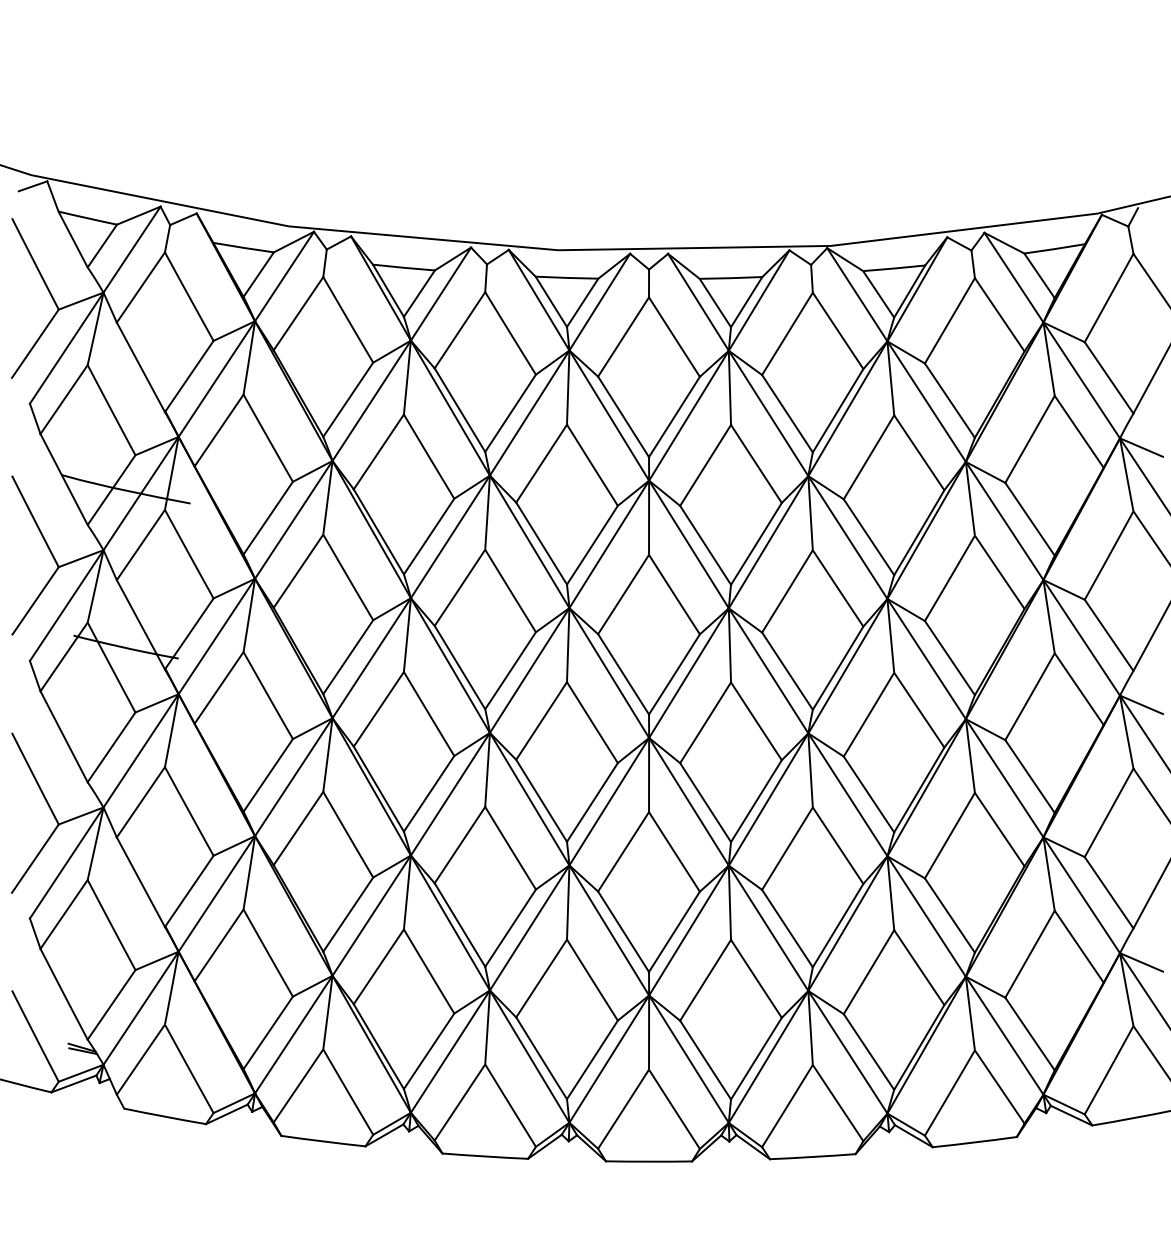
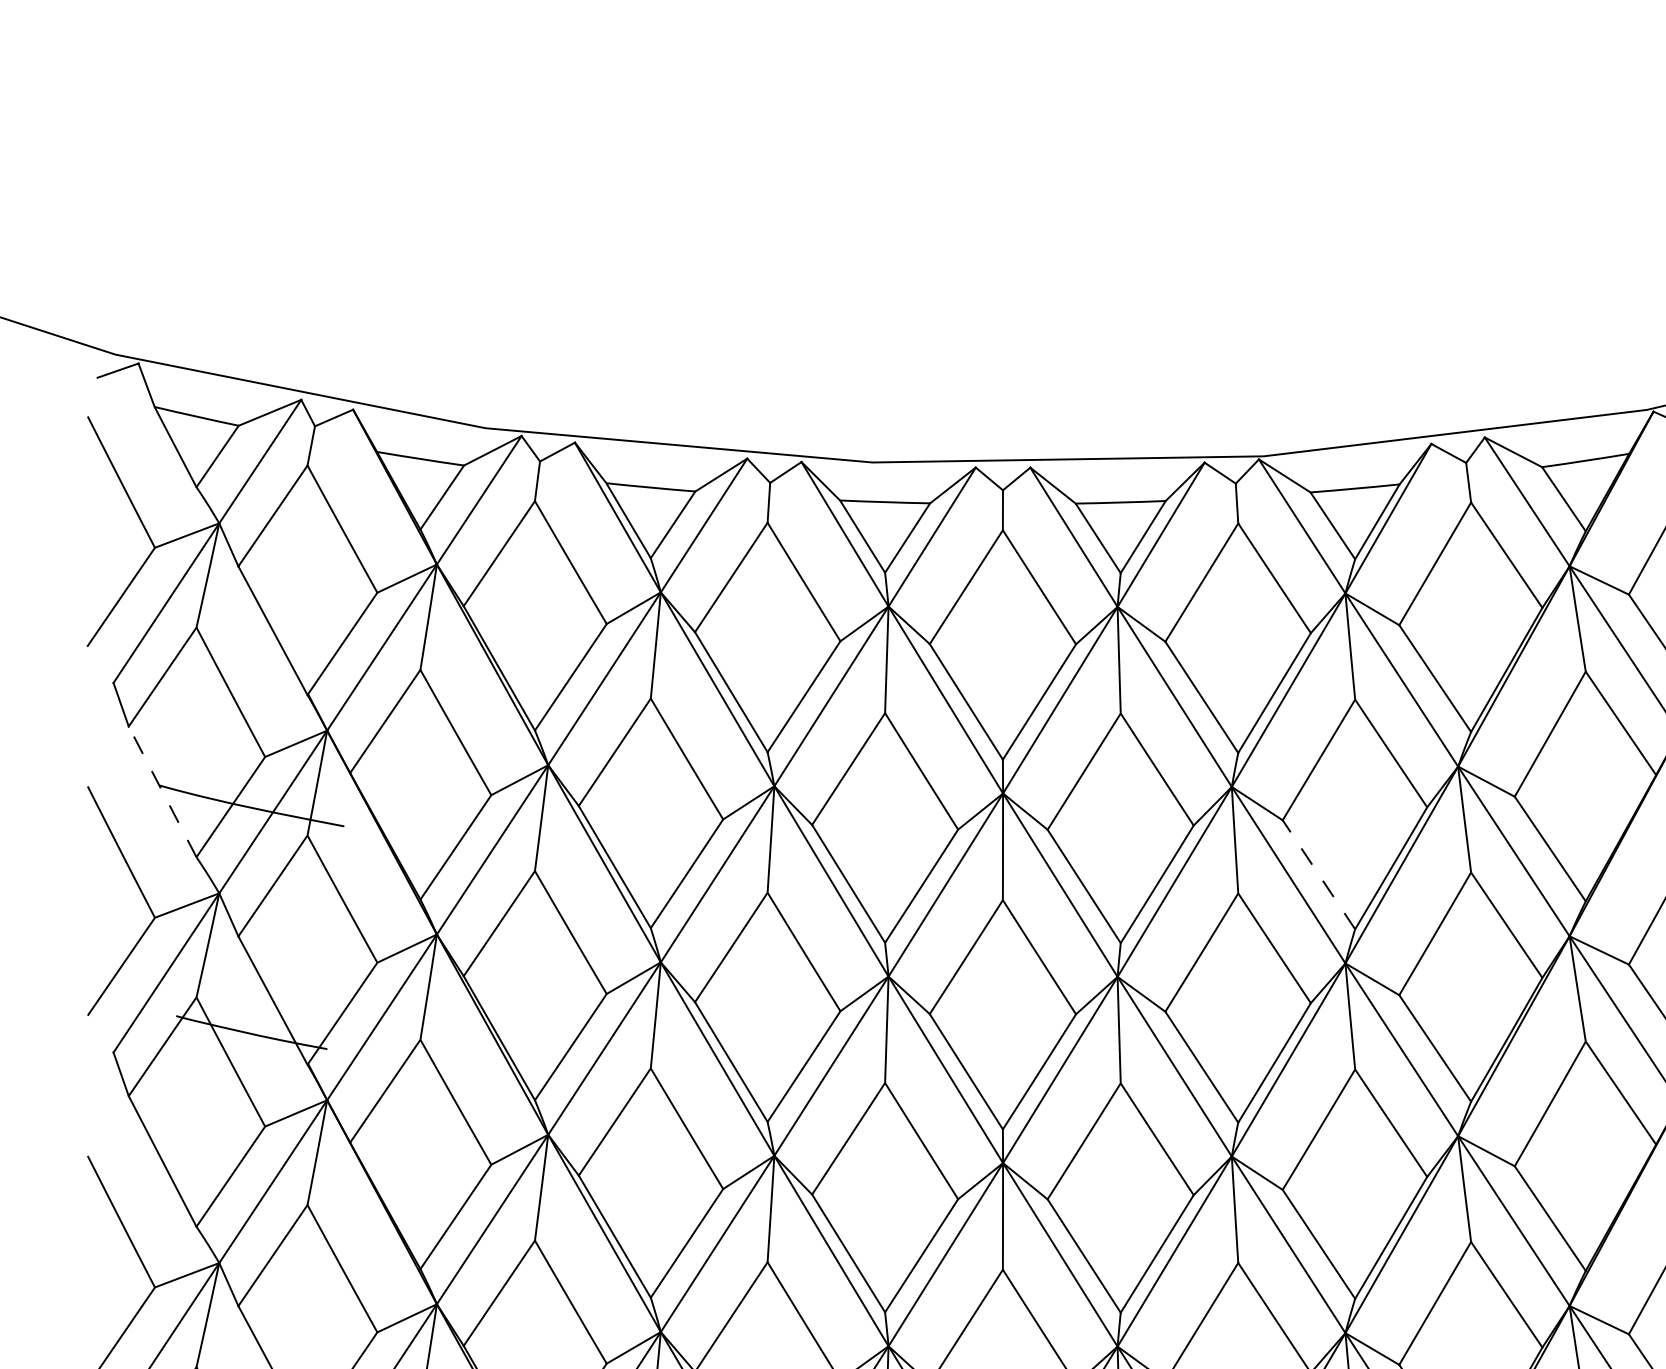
line: (63, 479) -> (161, 791), solid -> dashed
line: (868, 537) -> (1318, 875), solid -> dashed

